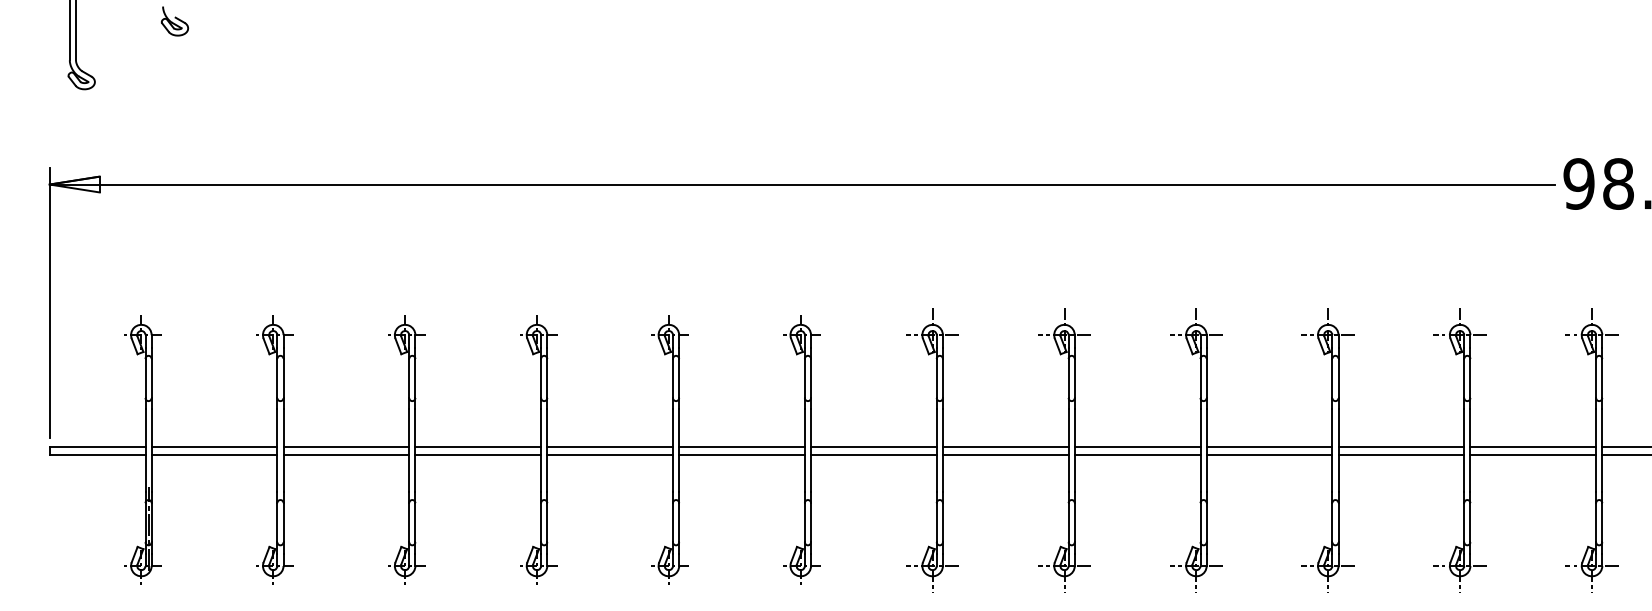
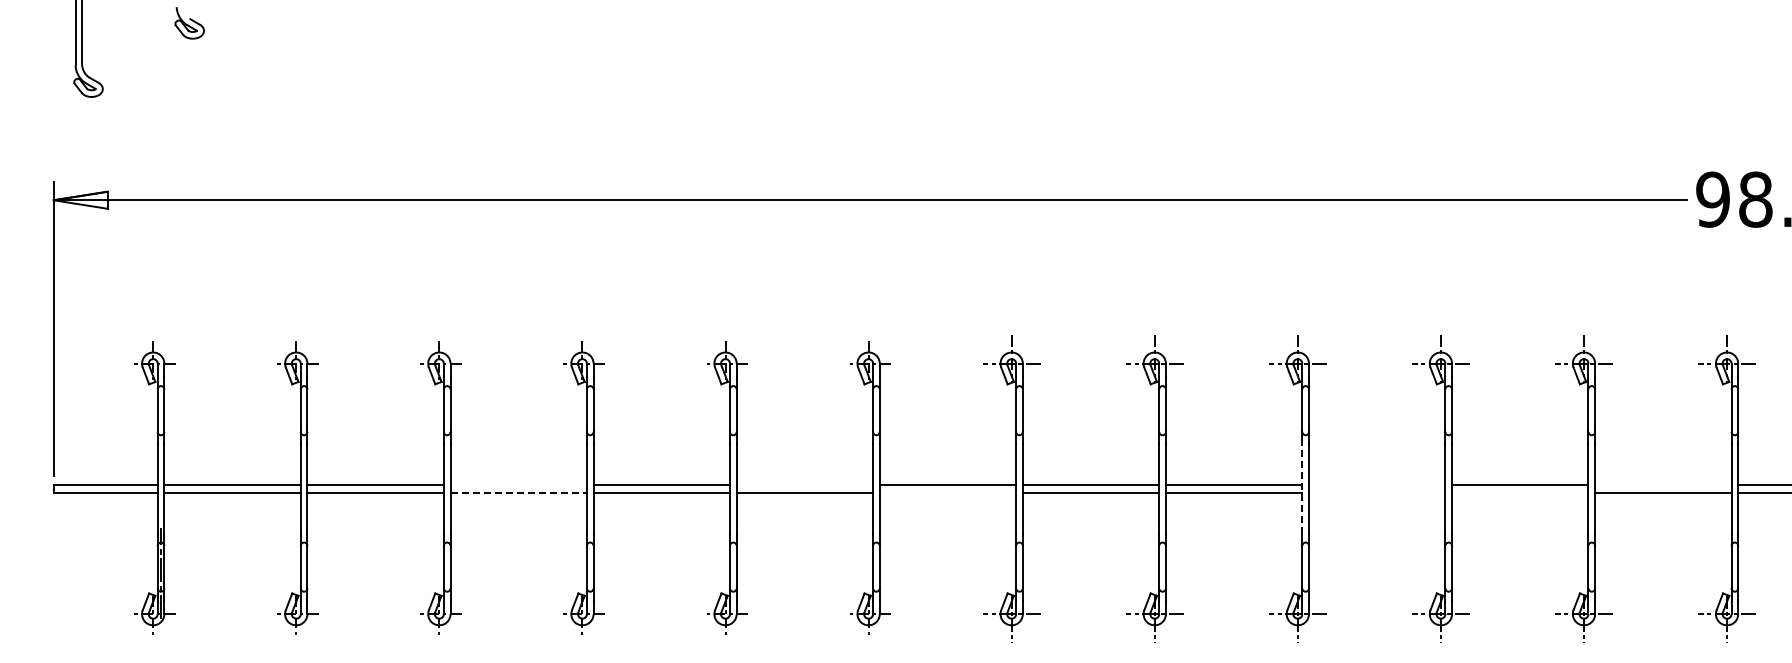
line: (478, 446) -> (518, 484), removed
line: (741, 446) -> (804, 484), removed
line: (1269, 446) -> (1377, 484), removed
line: (1533, 446) -> (1663, 484), removed
line: (1200, 450) -> (1302, 488), solid -> dashed
line: (478, 454) -> (519, 493), solid -> dashed
line: (873, 454) -> (947, 493), removed
line: (1269, 454) -> (1377, 493), removed
line: (1401, 454) -> (1520, 493), removed

